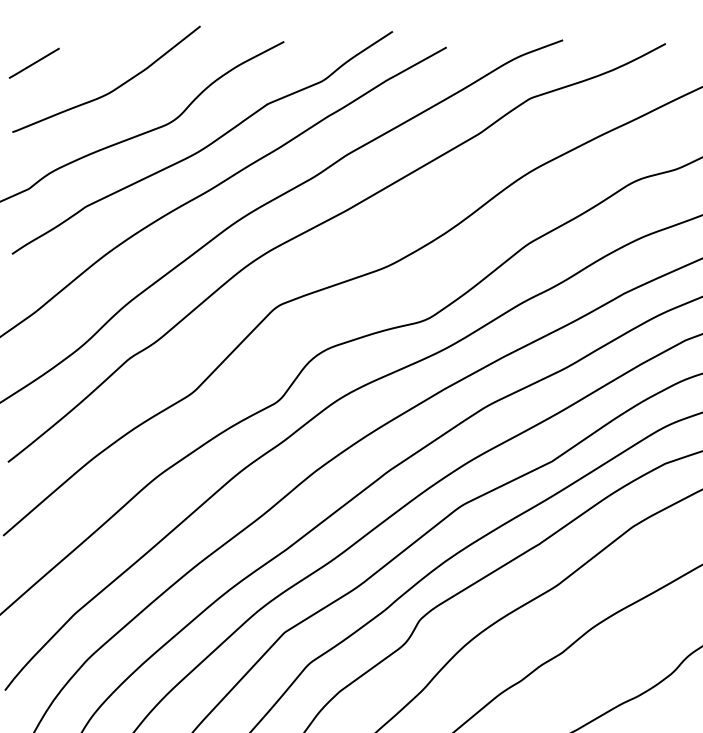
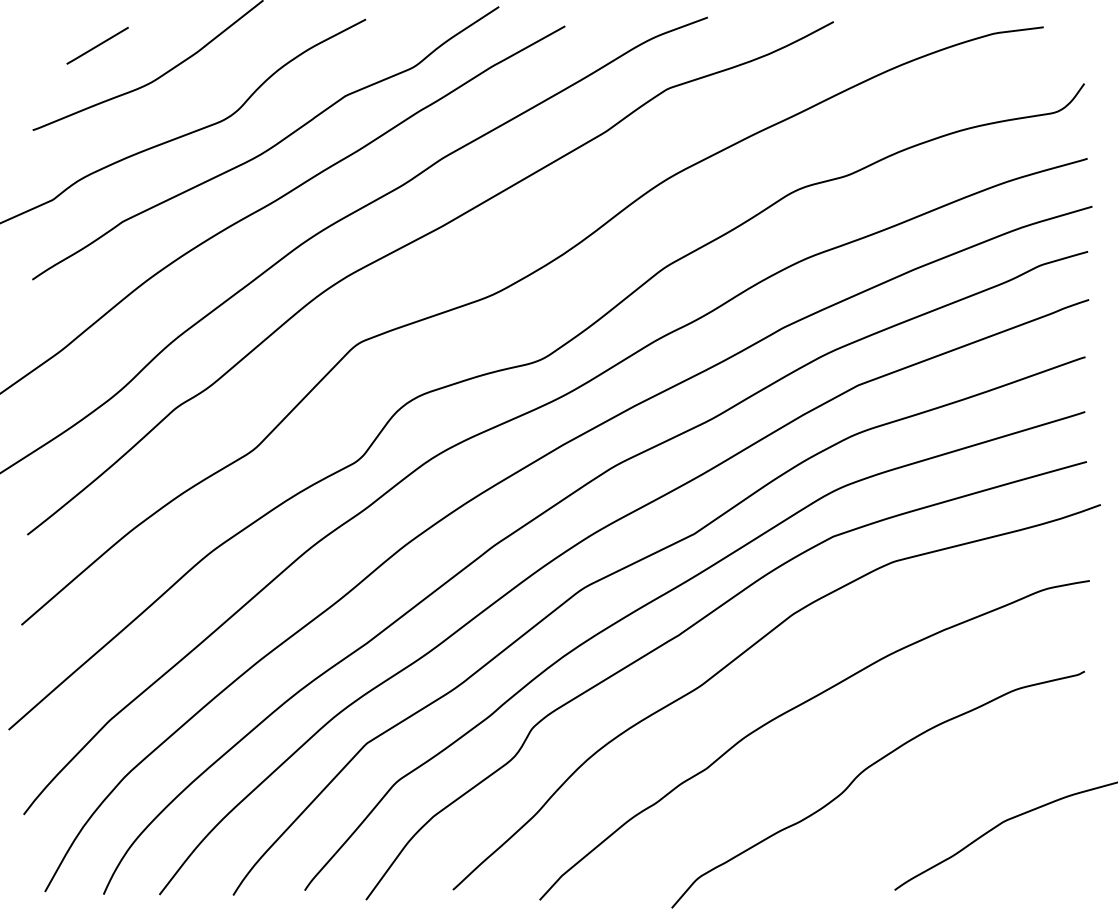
line: (34, 63) -> (97, 45), moved

